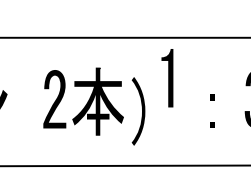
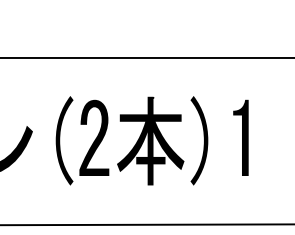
part: (167, 78) -> (241, 138), moved
fill: (31, 100) -> (64, 139), added
part: (138, 111) -> (199, 140), moved

